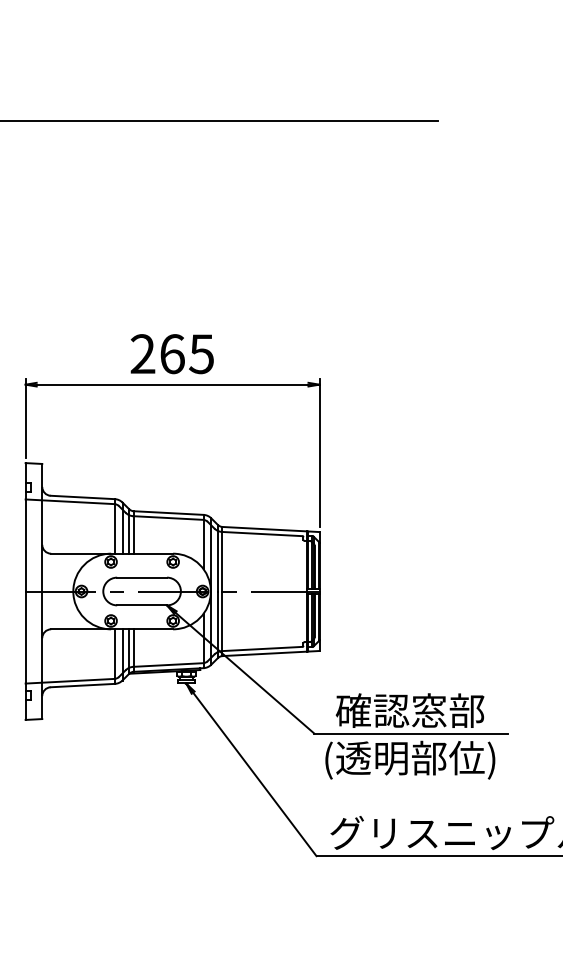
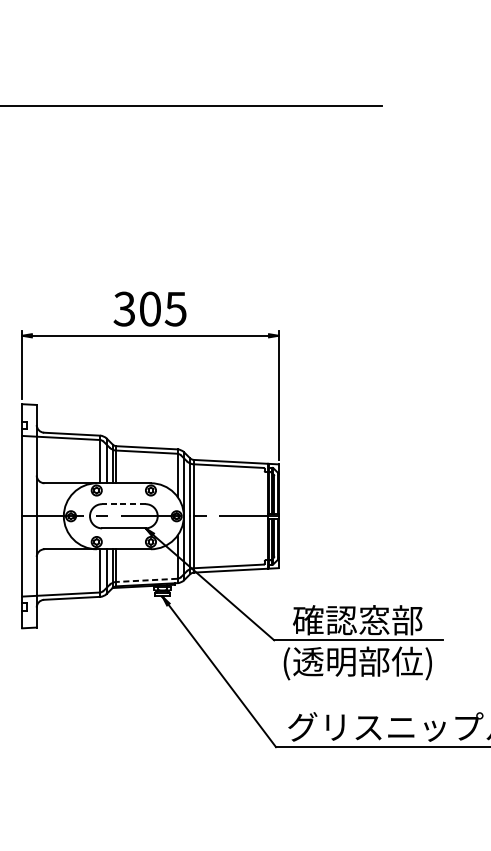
text: (157, 354) -> (137, 309), 265 -> 305
line: (142, 577) -> (124, 504), solid -> dashed
line: (167, 665) -> (146, 580), solid -> dashed

